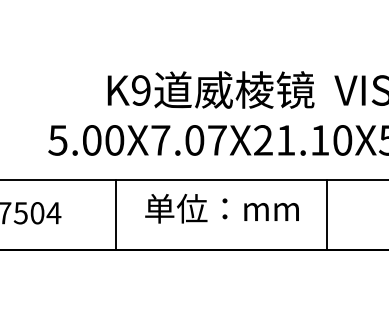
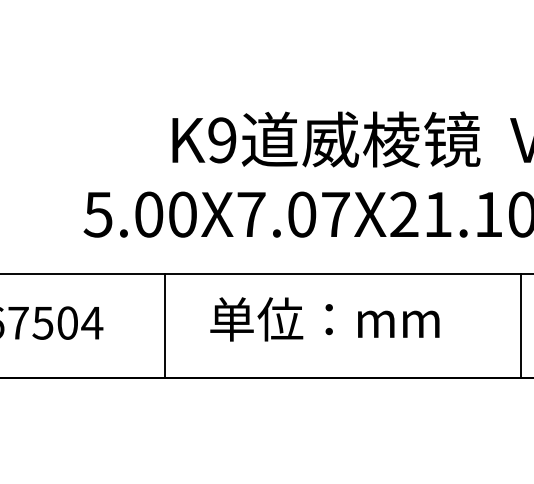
text: (221, 208) -> (324, 319), moved
line: (115, 215) -> (164, 326), moved
line: (326, 215) -> (520, 326), moved

